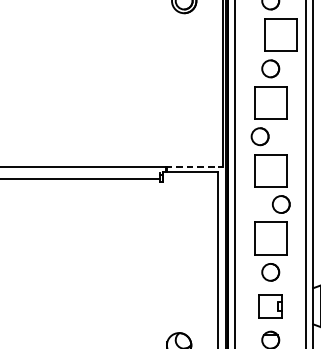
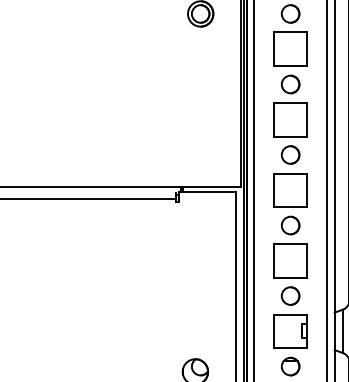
part: (281, 34) -> (290, 48), moved
part: (260, 136) -> (290, 154), moved
line: (194, 166) -> (211, 186), dashed -> solid
part: (281, 204) -> (290, 225), moved
part: (270, 306) -> (290, 331), size x1.43

